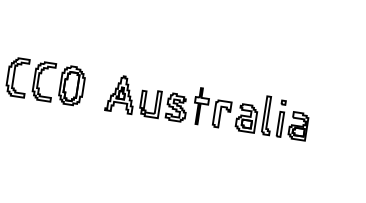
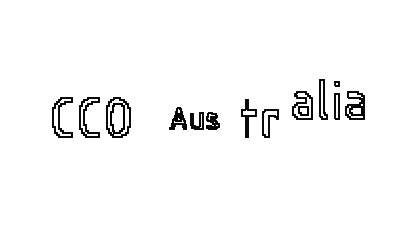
part: (147, 98) -> (194, 118), size x0.6
part: (273, 116) -> (328, 99), moved

